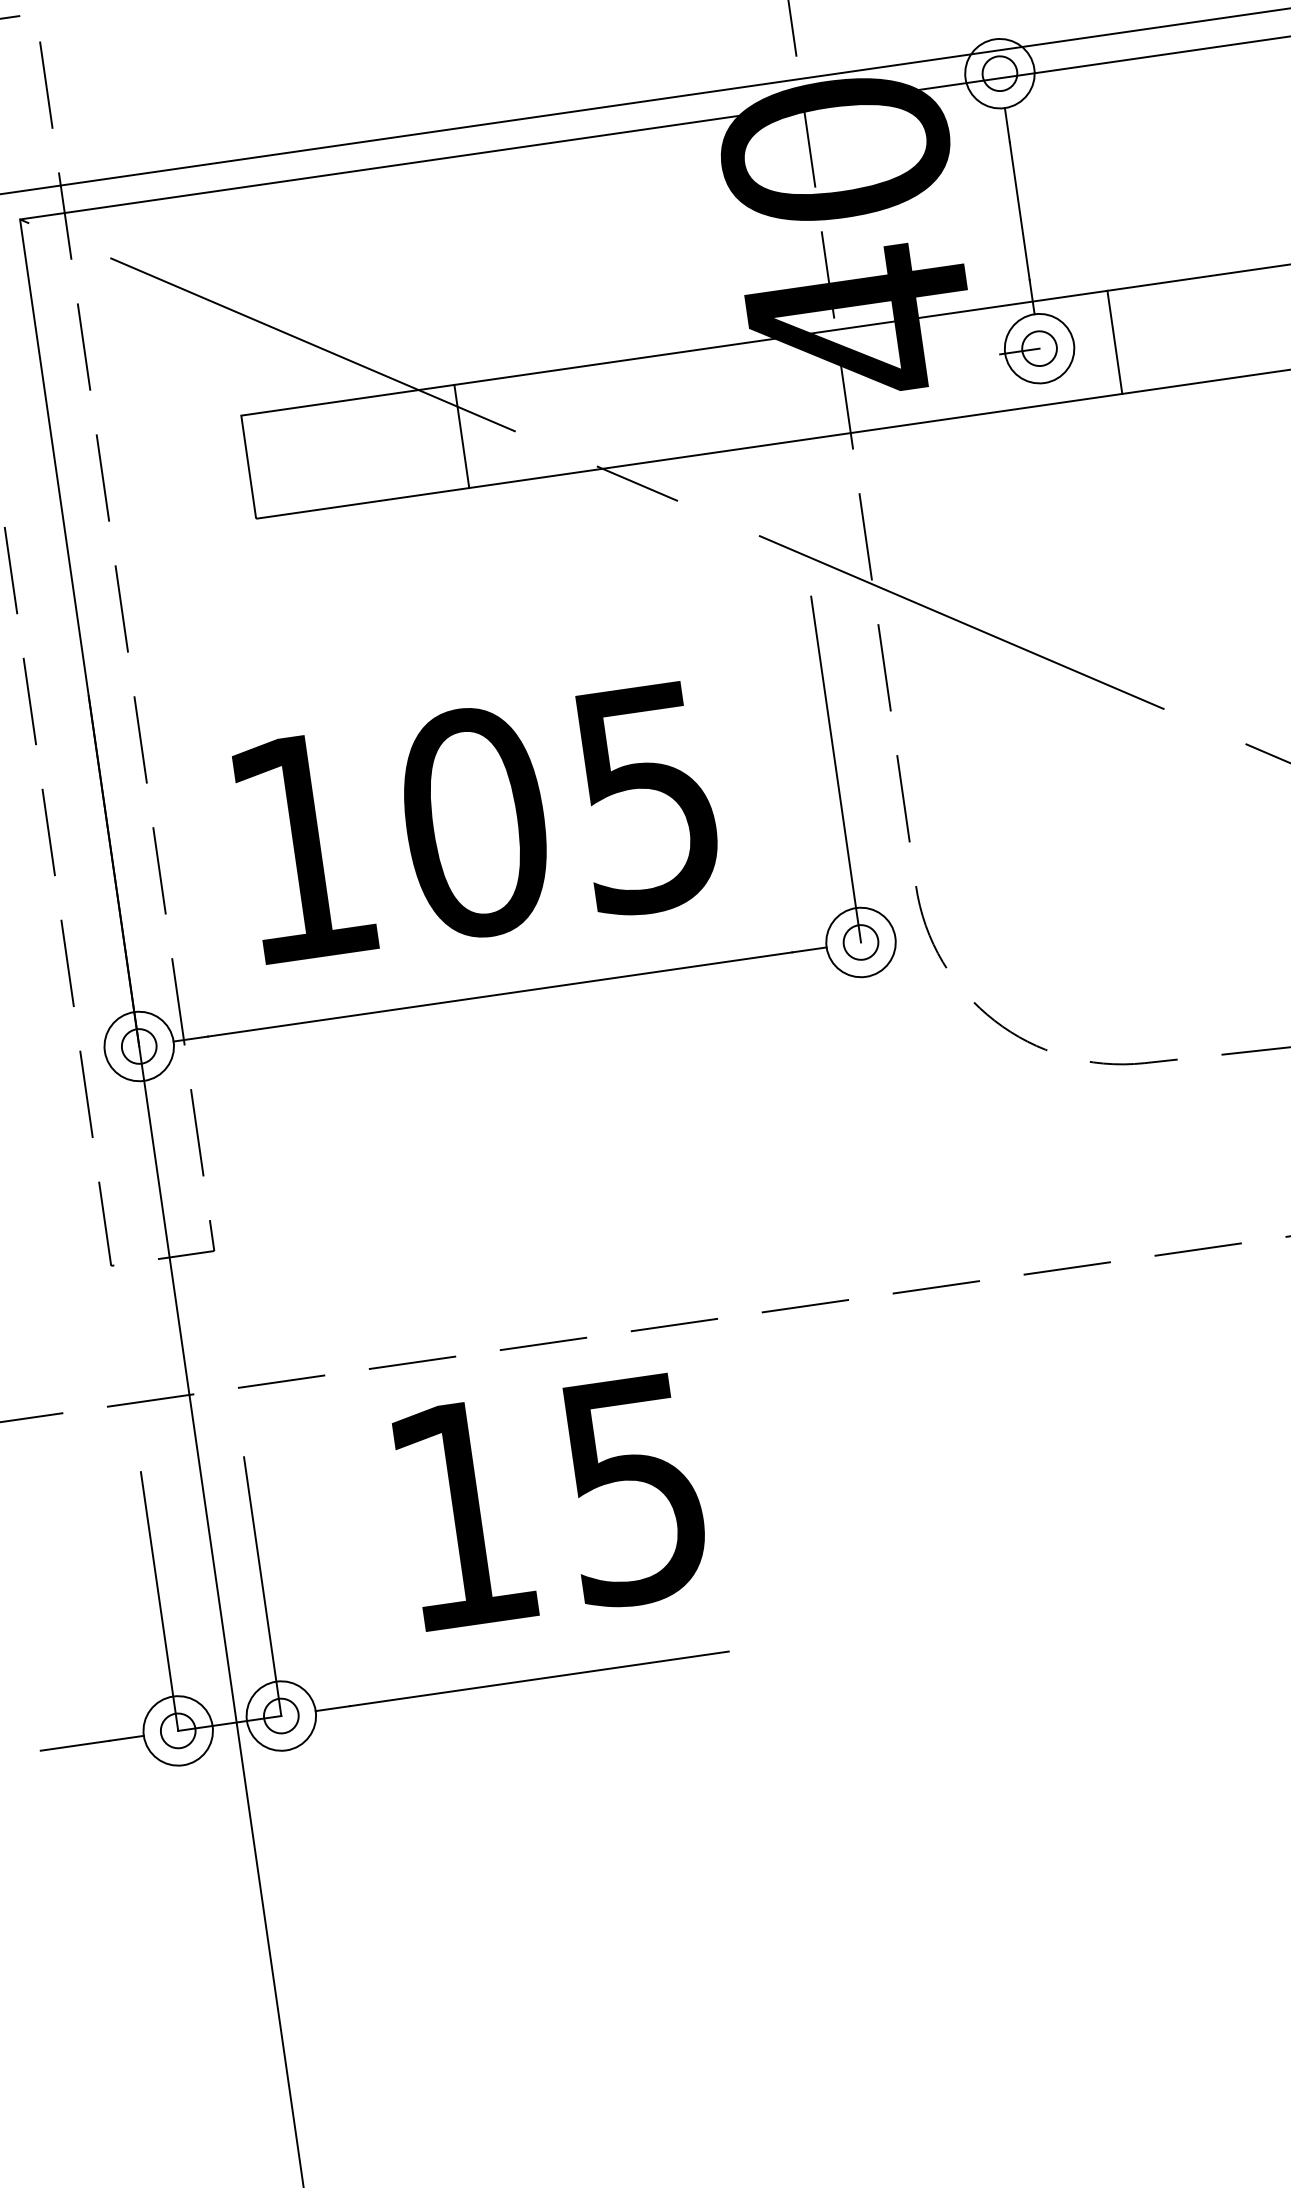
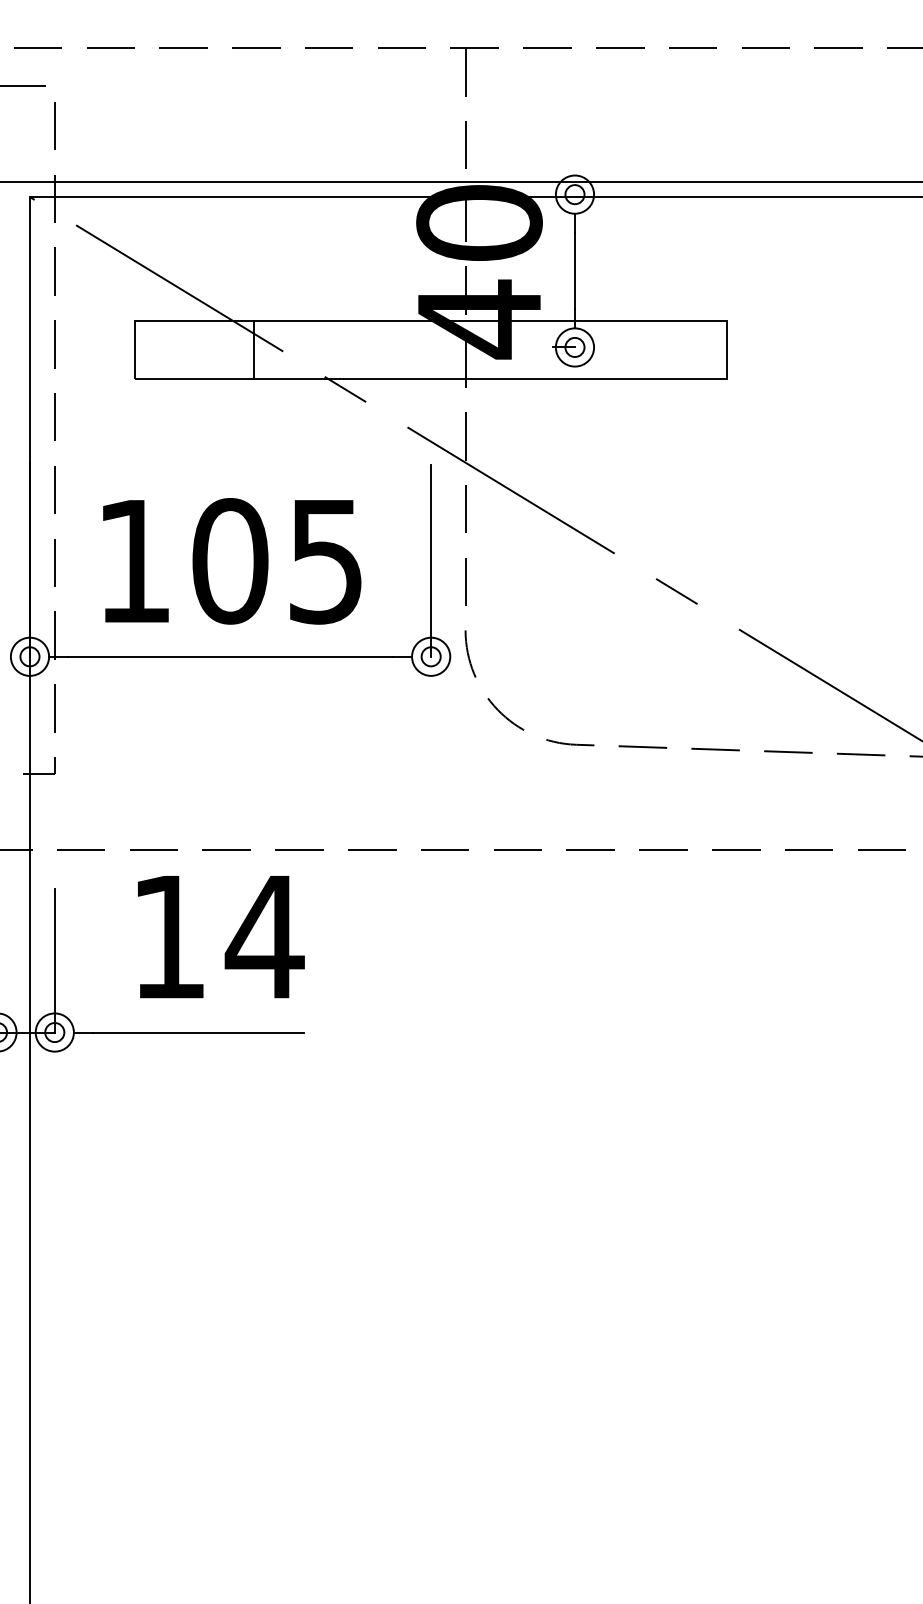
line: (1114, 341) -> (616, 349), removed
text: (634, 1492) -> (264, 938), 15 -> 14

